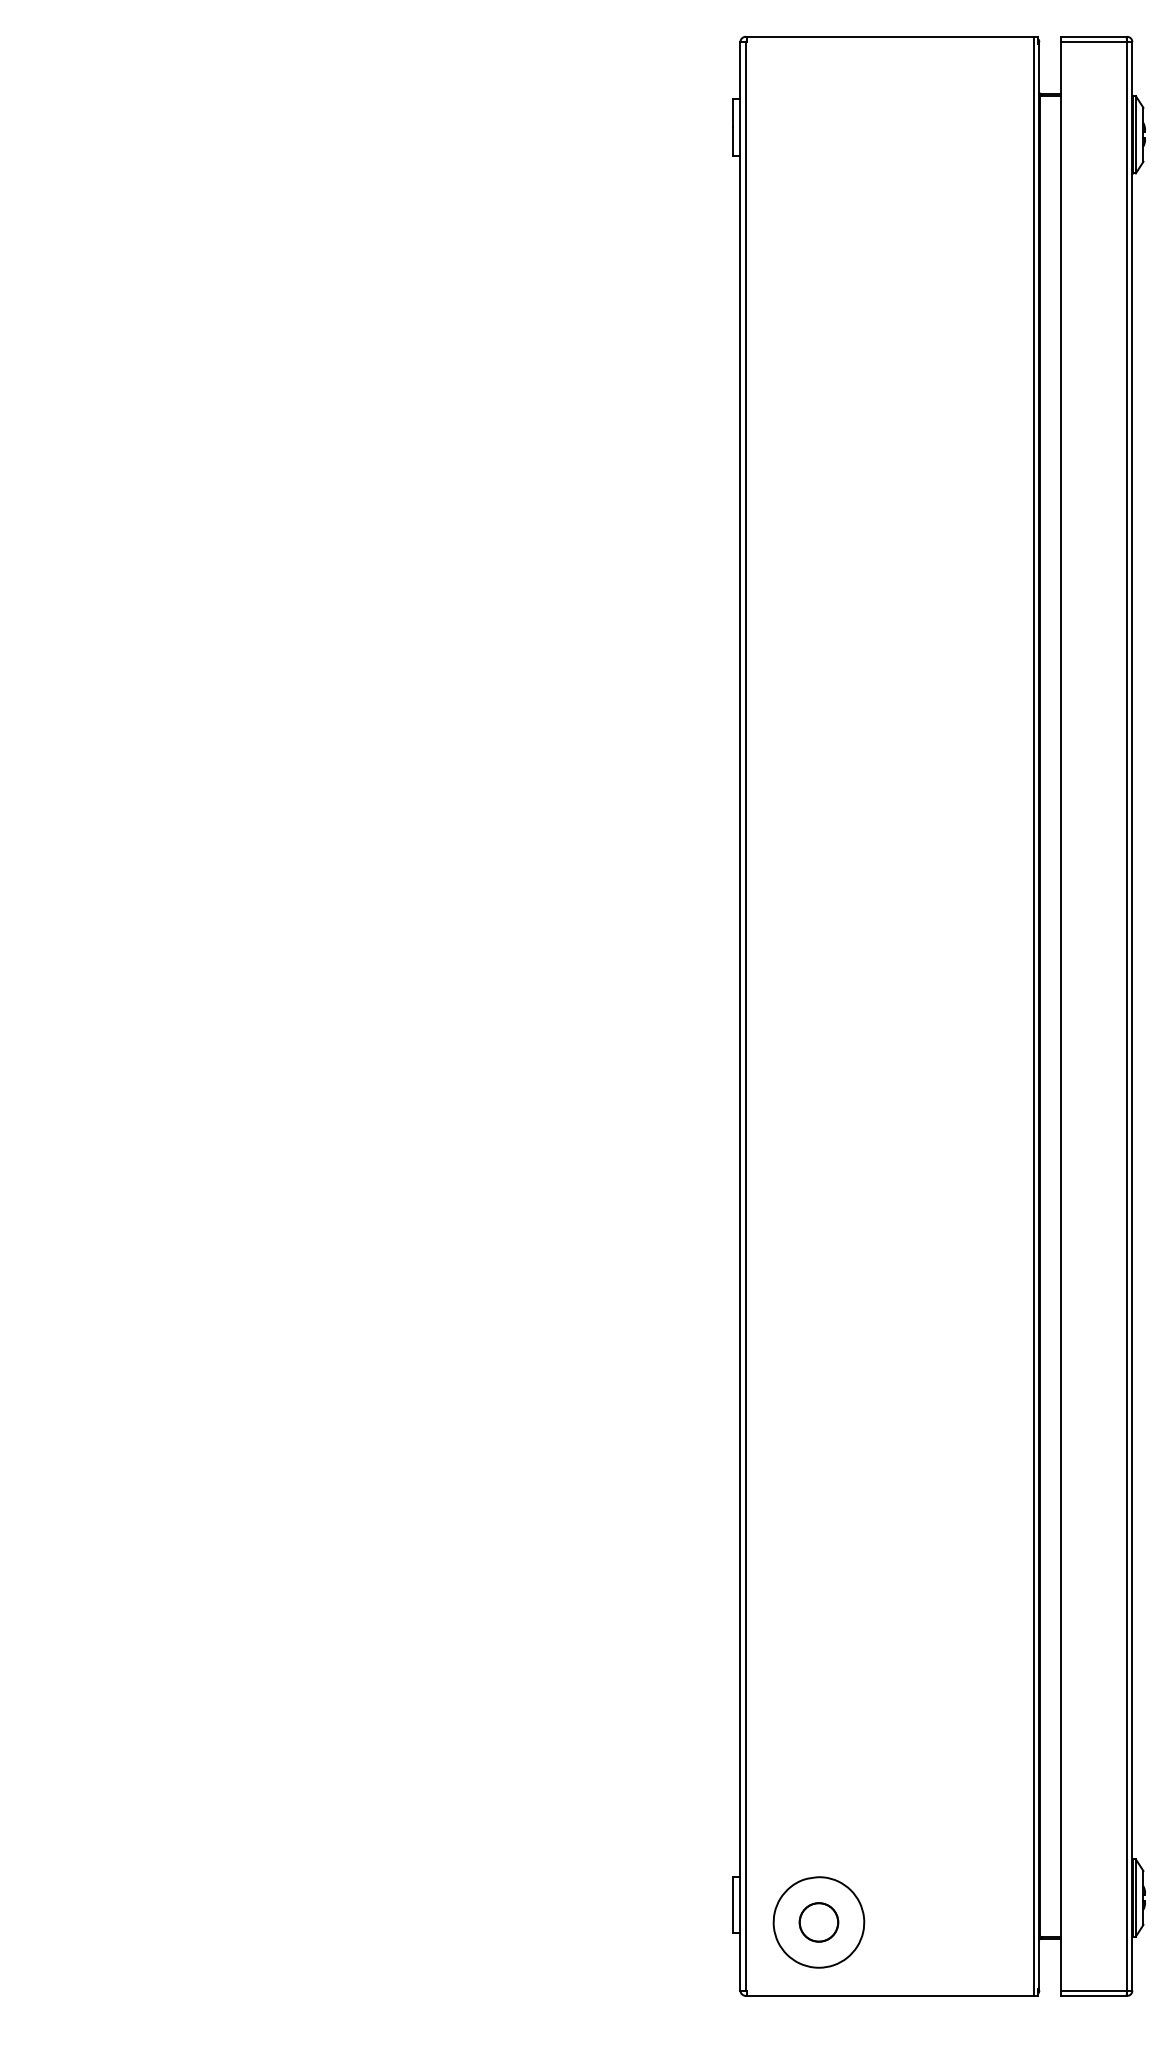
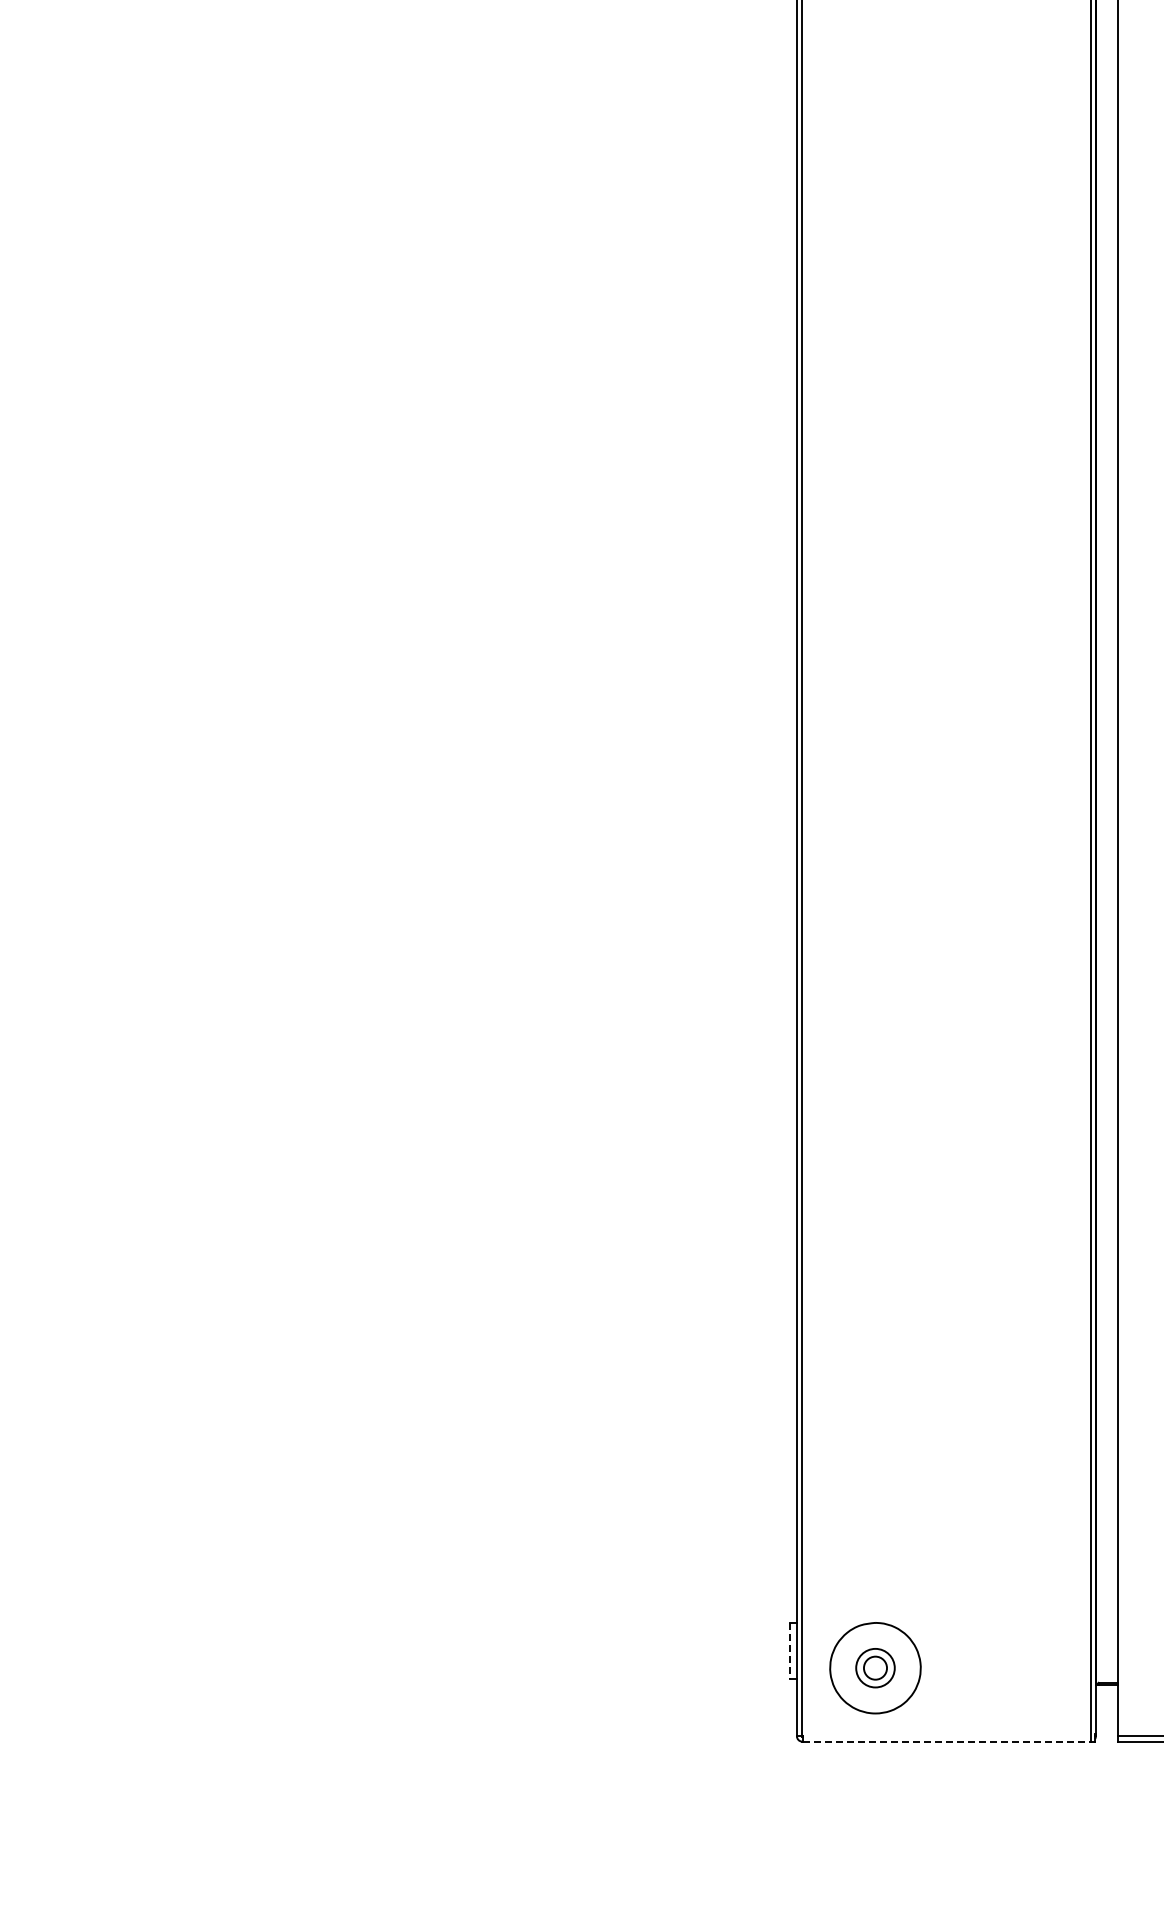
line: (733, 1905) -> (790, 1651), solid -> dashed
circle: (818, 1922) -> (875, 1668), size x0.6
line: (890, 1995) -> (947, 1741), solid -> dashed

